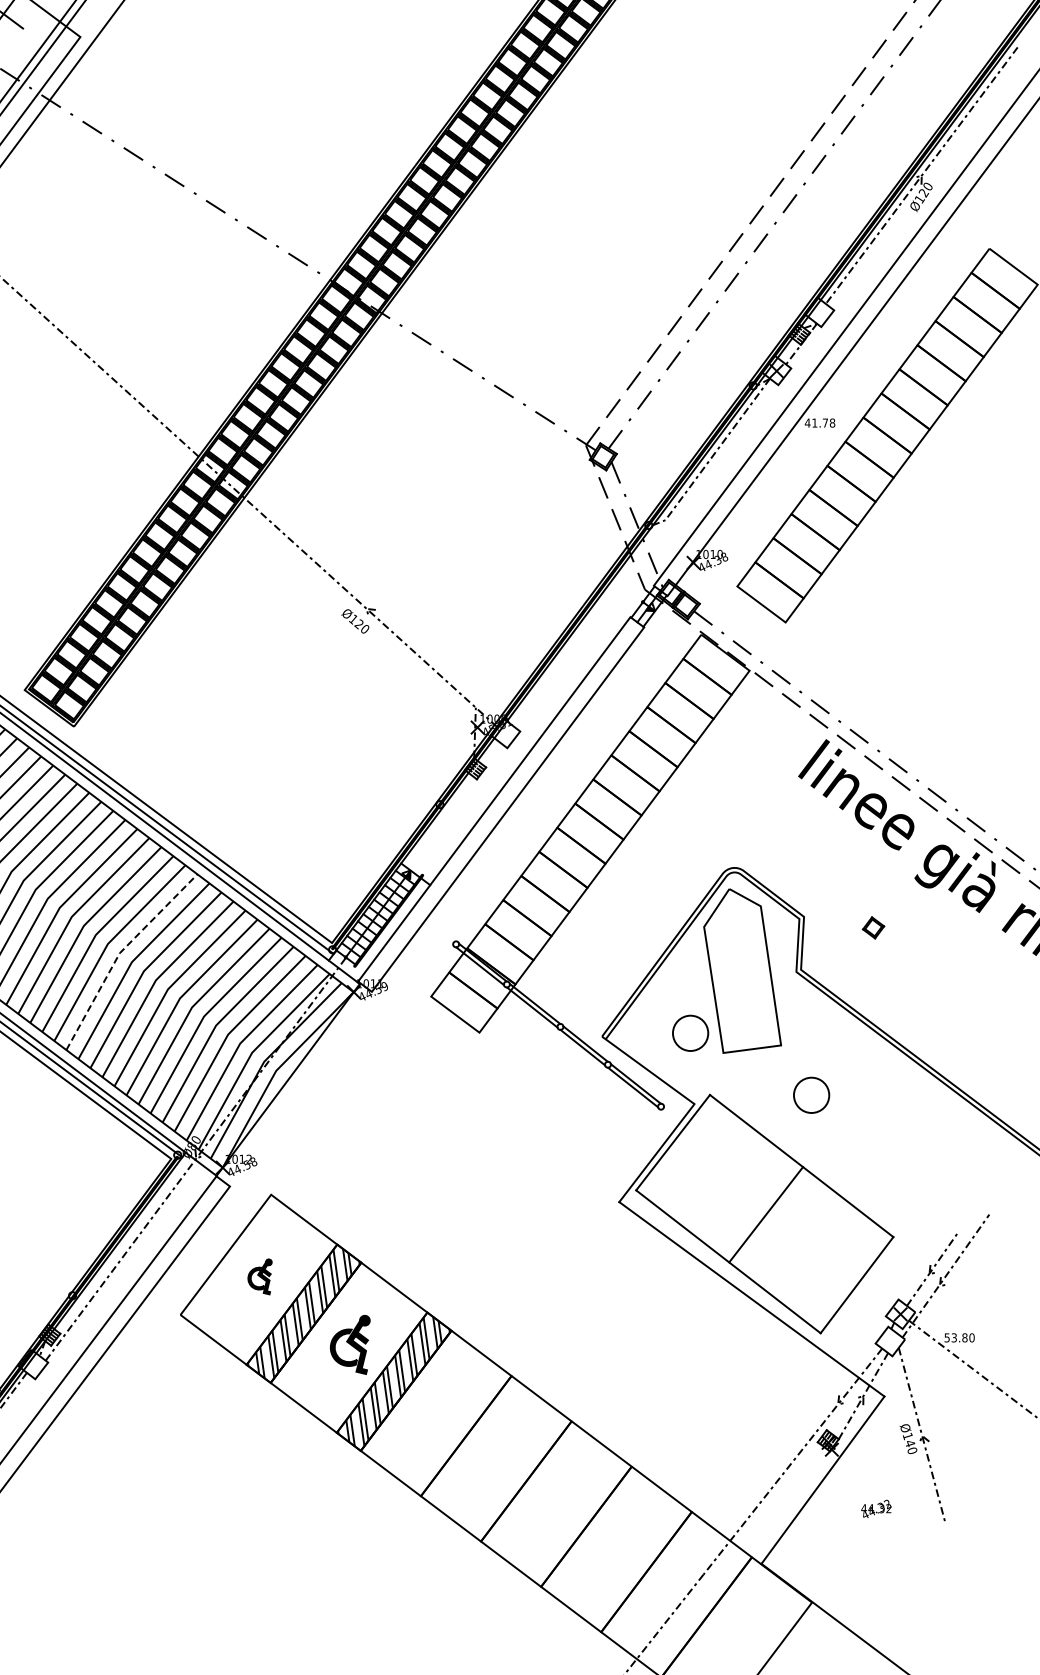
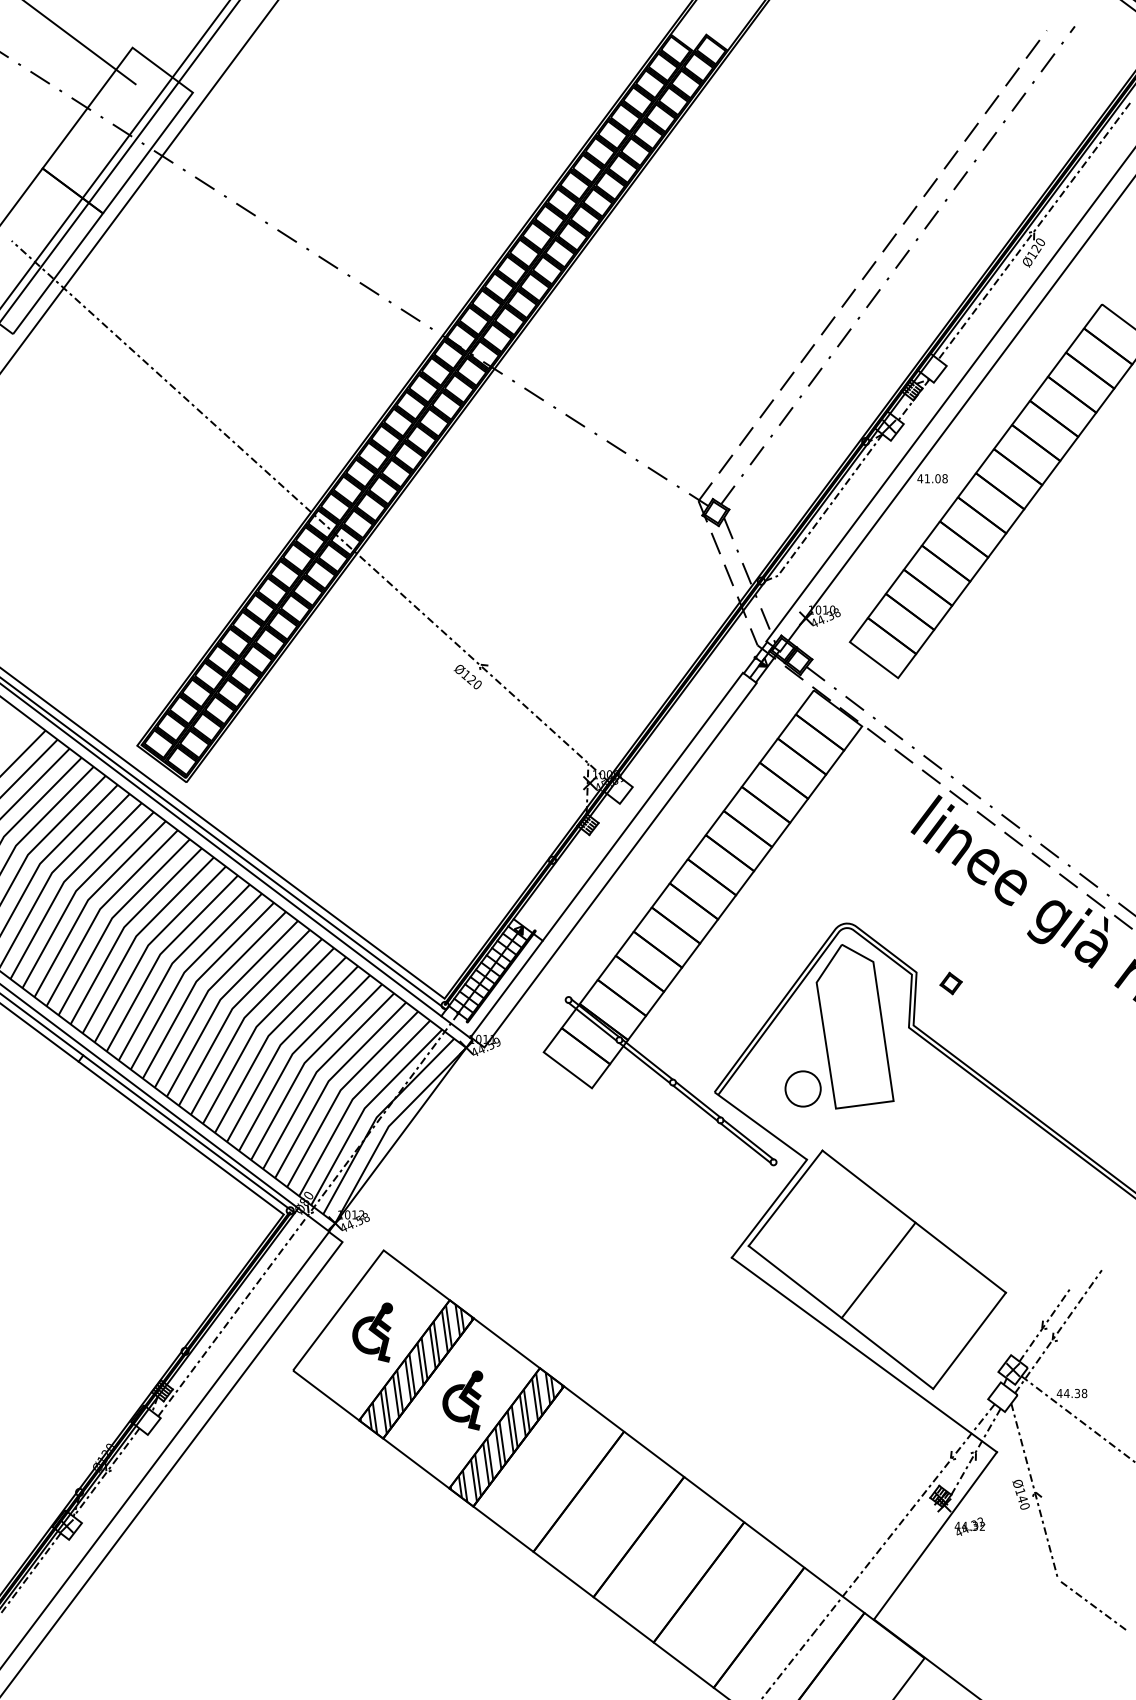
text: (824, 422) -> (937, 478), 41.78 -> 41.08
part: (872, 927) -> (950, 983), moved
line: (119, 952) -> (232, 1008), dashed -> solid
circle: (810, 1094) -> (923, 1150), removed
part: (259, 1276) -> (372, 1332), size x1.67
text: (958, 1337) -> (1071, 1393), 53.80 -> 44.38
text: (875, 1508) -> (969, 1526), moved
line: (979, 1548) -> (1092, 1604), added

